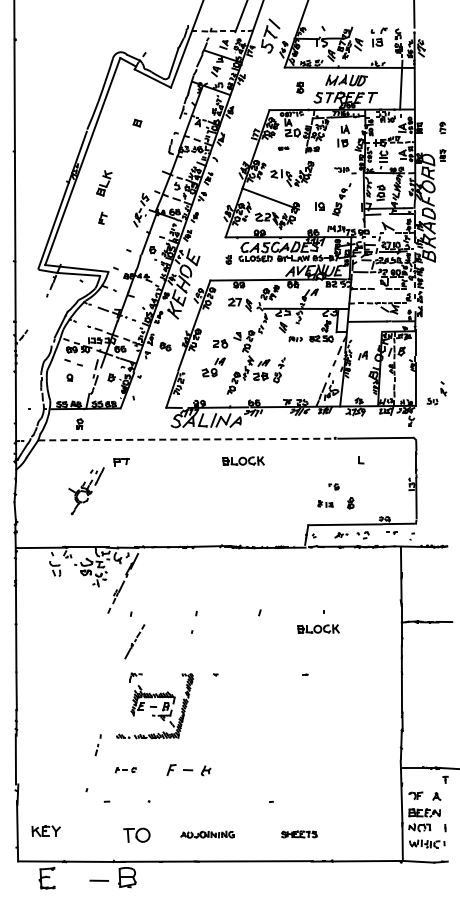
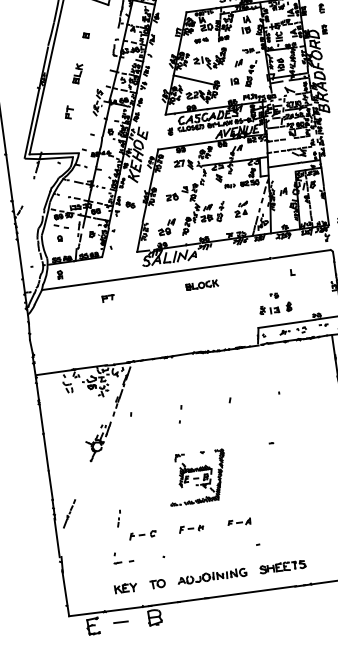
part: (283, 148) -> (201, 40), size x1.67
part: (104, 183) -> (77, 73), moved
part: (327, 183) -> (238, 62), added
part: (102, 218) -> (68, 112), size x1.43
part: (213, 367) -> (167, 227), moved
part: (306, 370) -> (241, 209), added
part: (79, 423) -> (59, 274), moved
line: (187, 439) -> (156, 274), dashed -> solid
part: (86, 491) -> (99, 442), moved
part: (325, 503) -> (269, 309), size x1.67
part: (318, 628) -> (276, 406), removed
part: (134, 641) -> (69, 513), moved
part: (155, 705) -> (197, 477), moved
part: (125, 769) -> (142, 534), size x1.67
part: (188, 769) -> (191, 528), size x0.71
part: (251, 770) -> (239, 522), added
part: (88, 801) -> (117, 562), added
part: (45, 830) -> (125, 587), moved
part: (136, 834) -> (157, 583), size x0.71
part: (207, 834) -> (212, 576), size x1.67
part: (299, 834) -> (283, 567), size x1.67
line: (98, 880) -> (120, 622), moved

